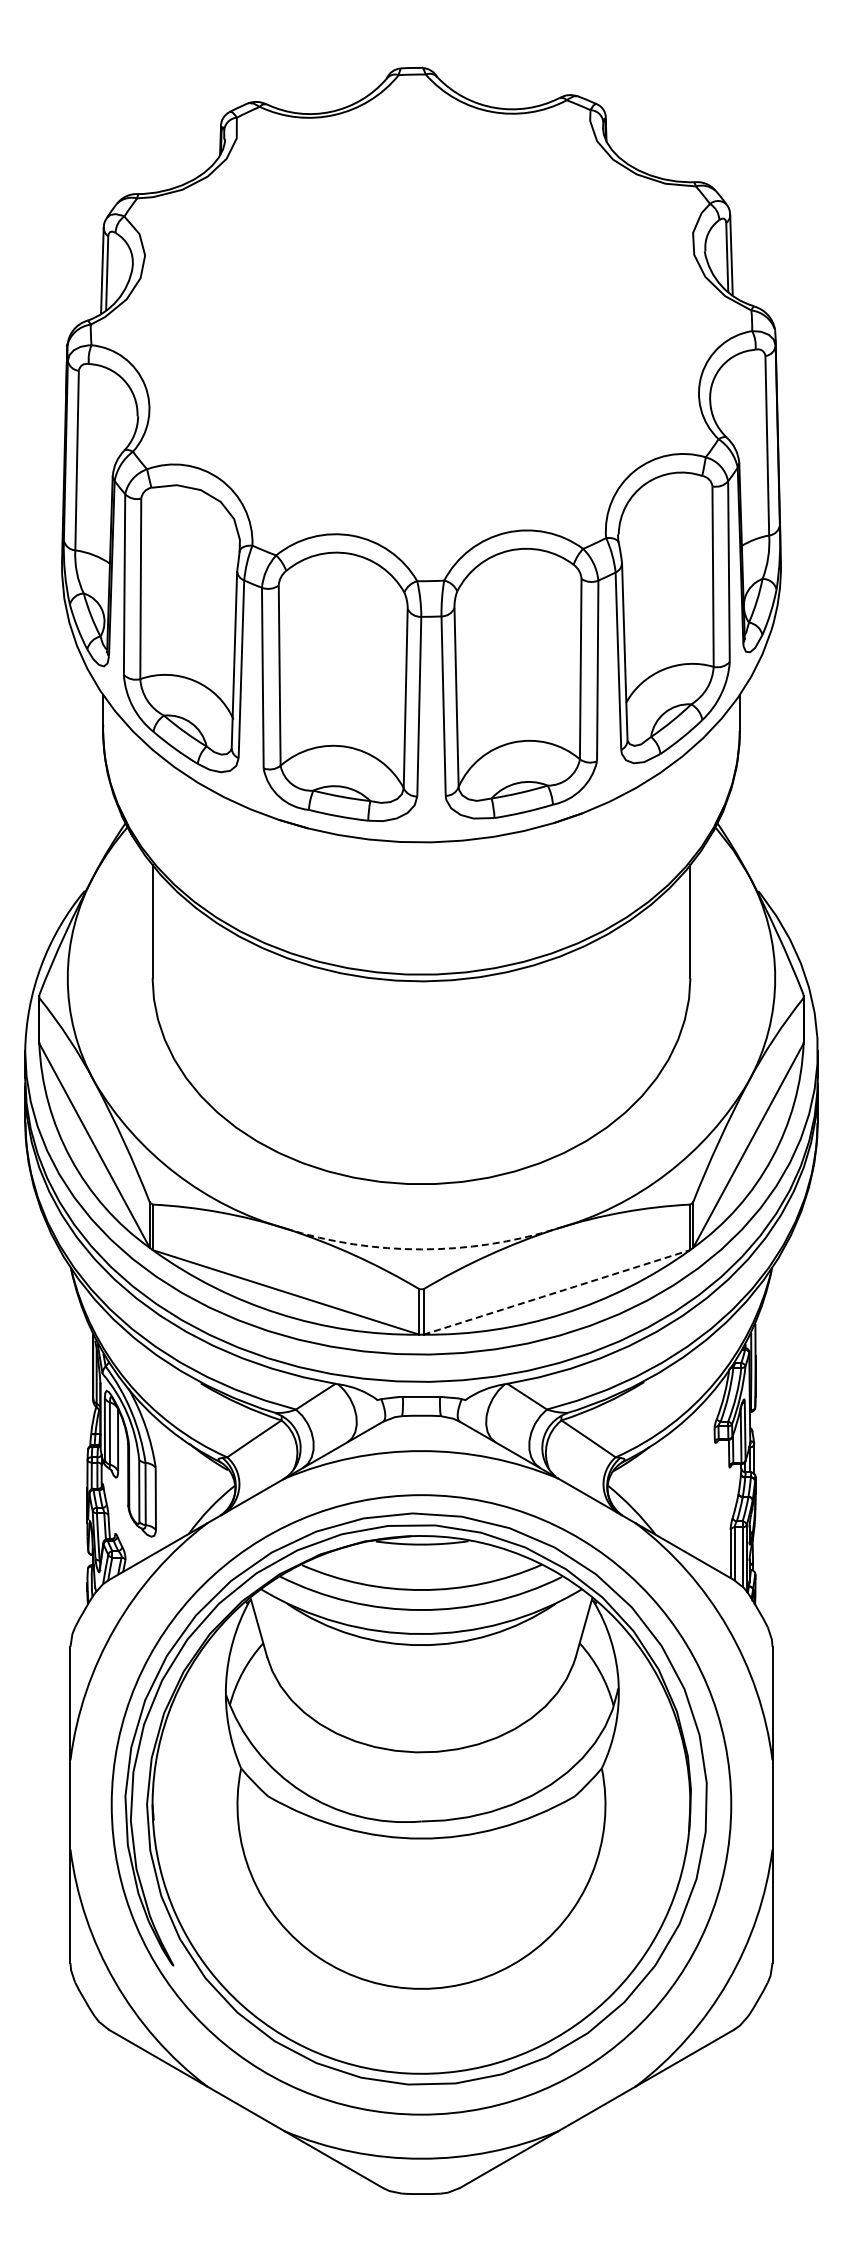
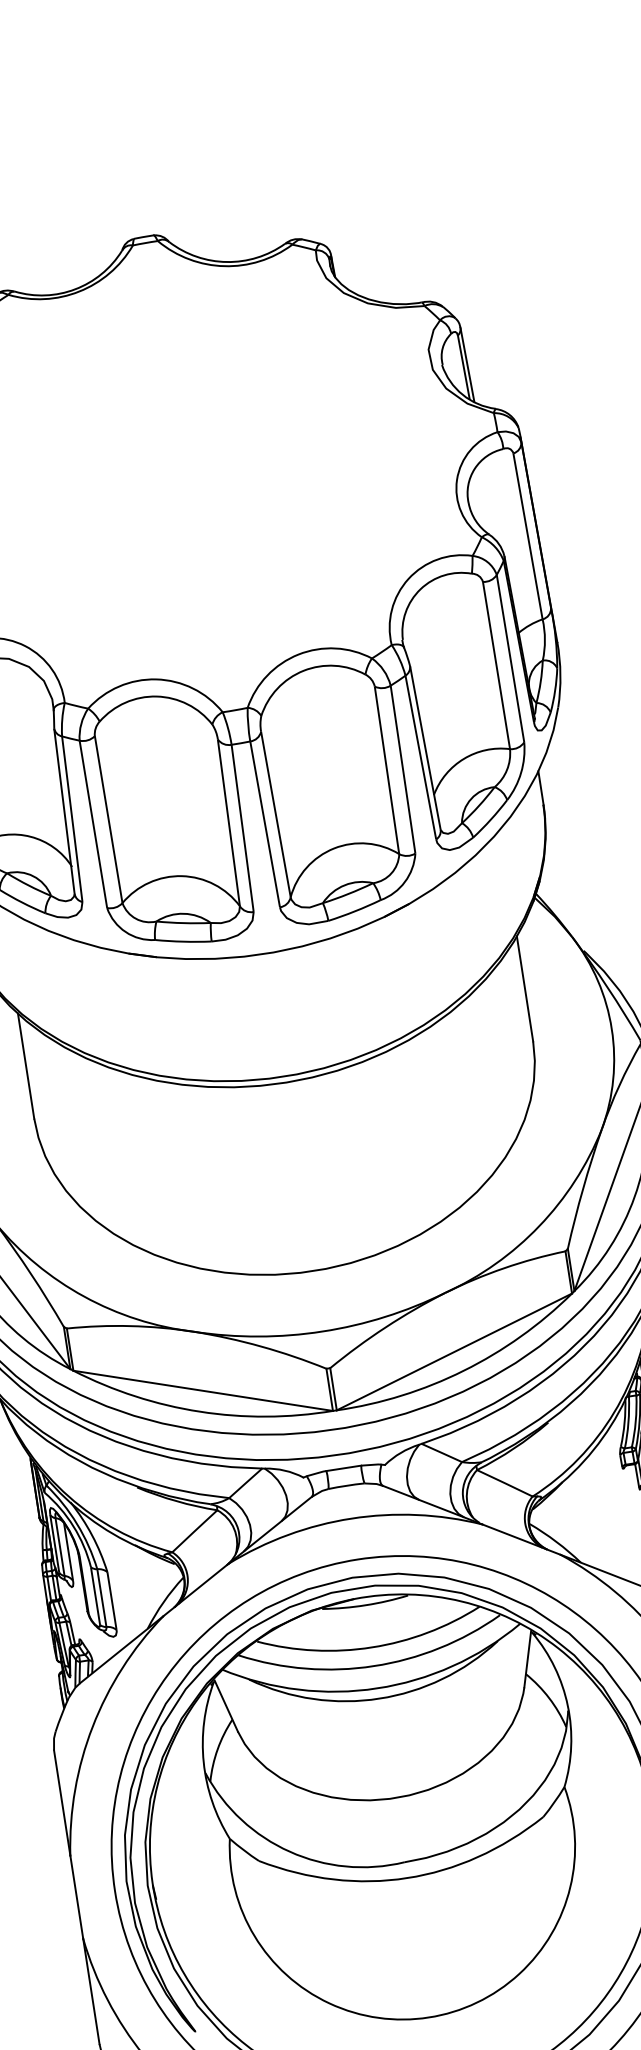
arc: (421, 1249) -> (322, 1331), dashed -> solid
line: (556, 1292) -> (454, 1352), dashed -> solid

